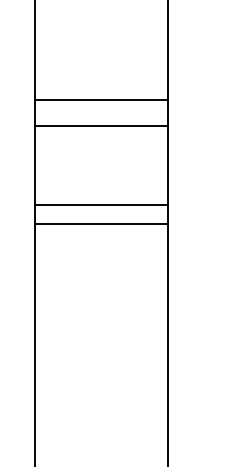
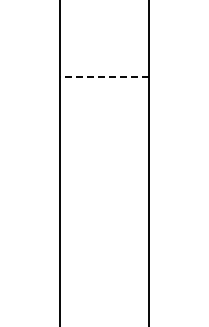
line: (99, 99) -> (103, 76), solid -> dashed
line: (101, 125) -> (104, 93), removed
line: (101, 204) -> (104, 146), removed
line: (101, 224) -> (104, 159), removed

